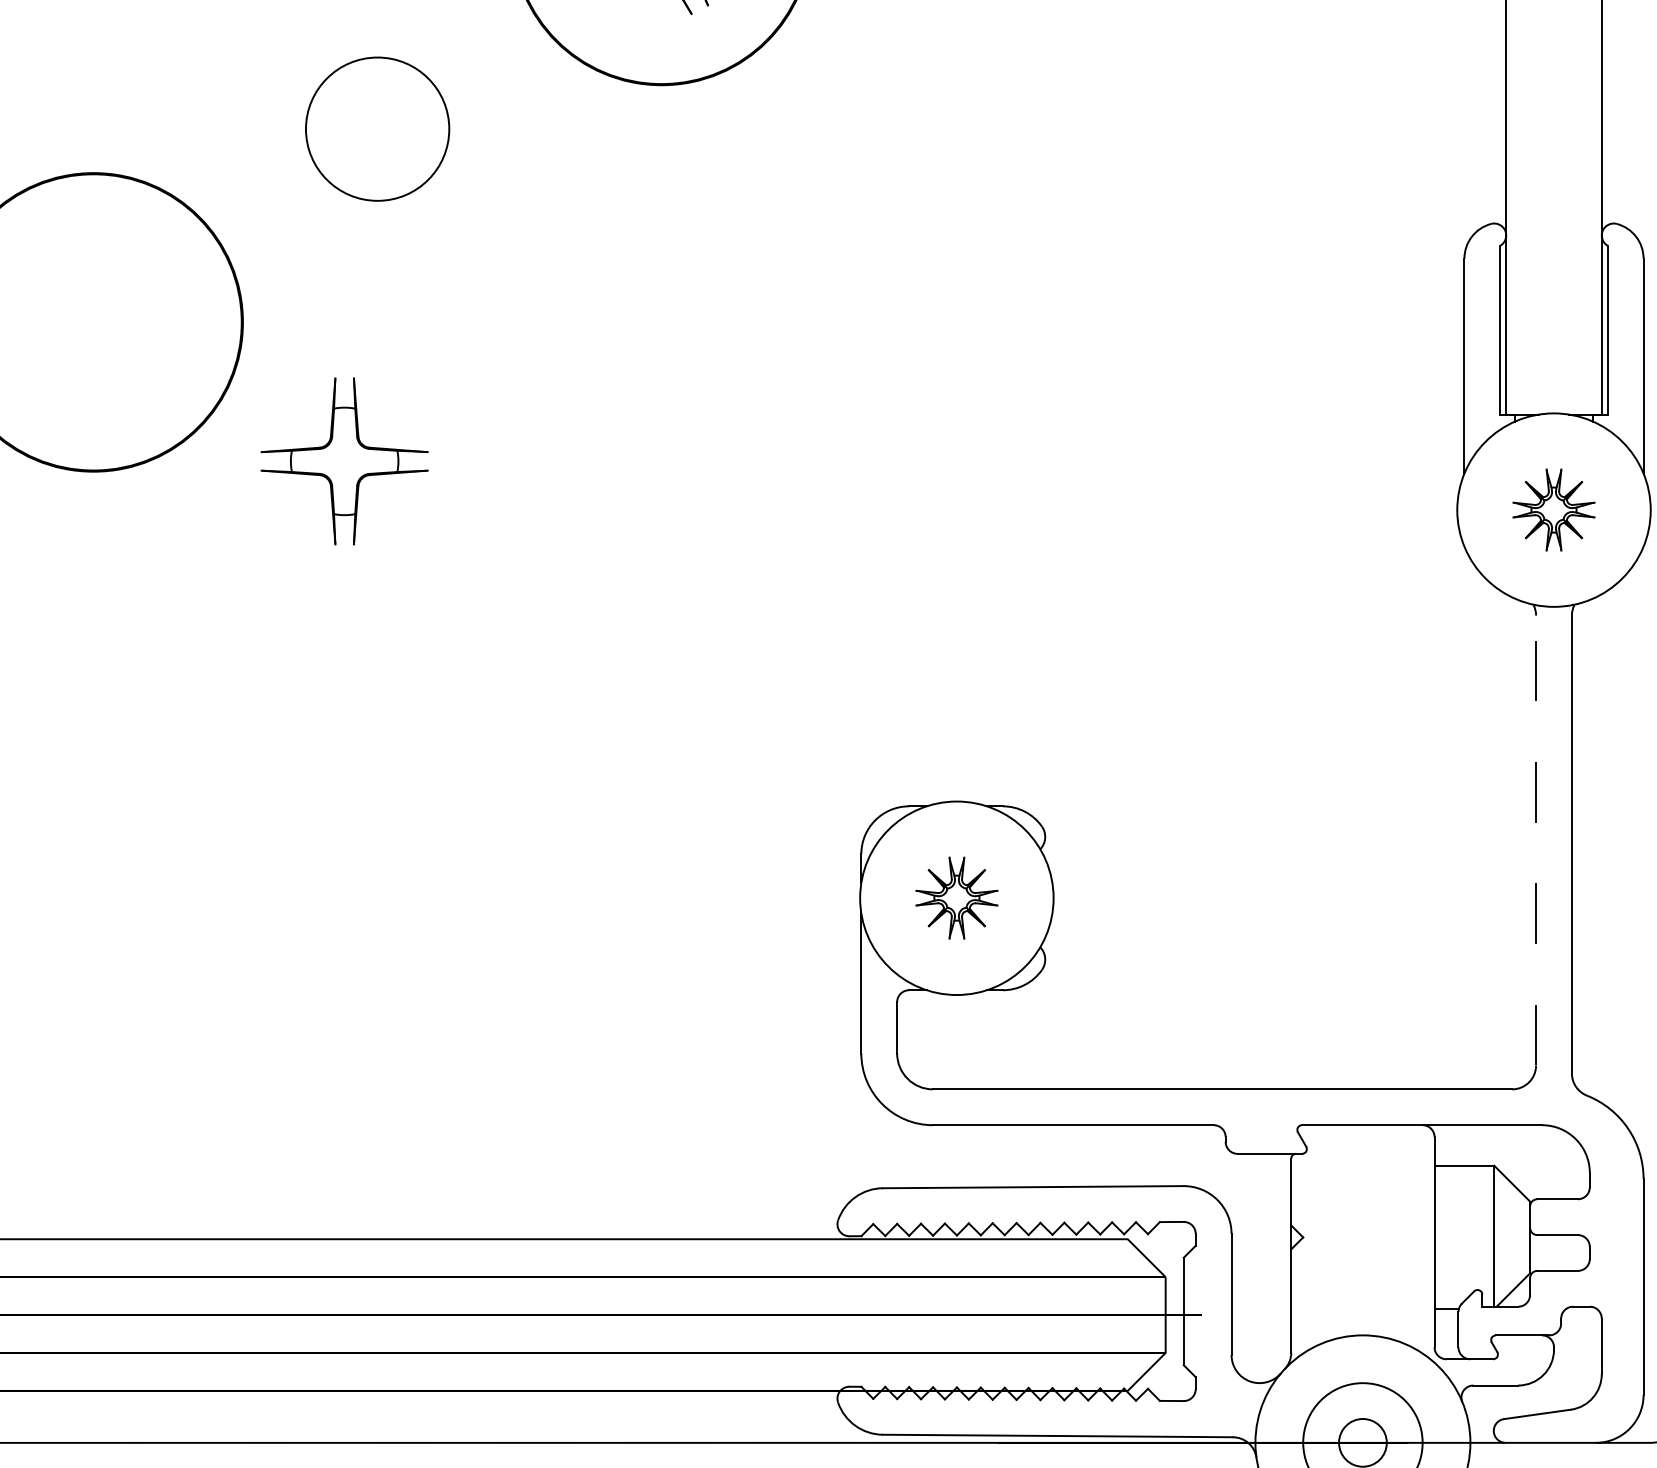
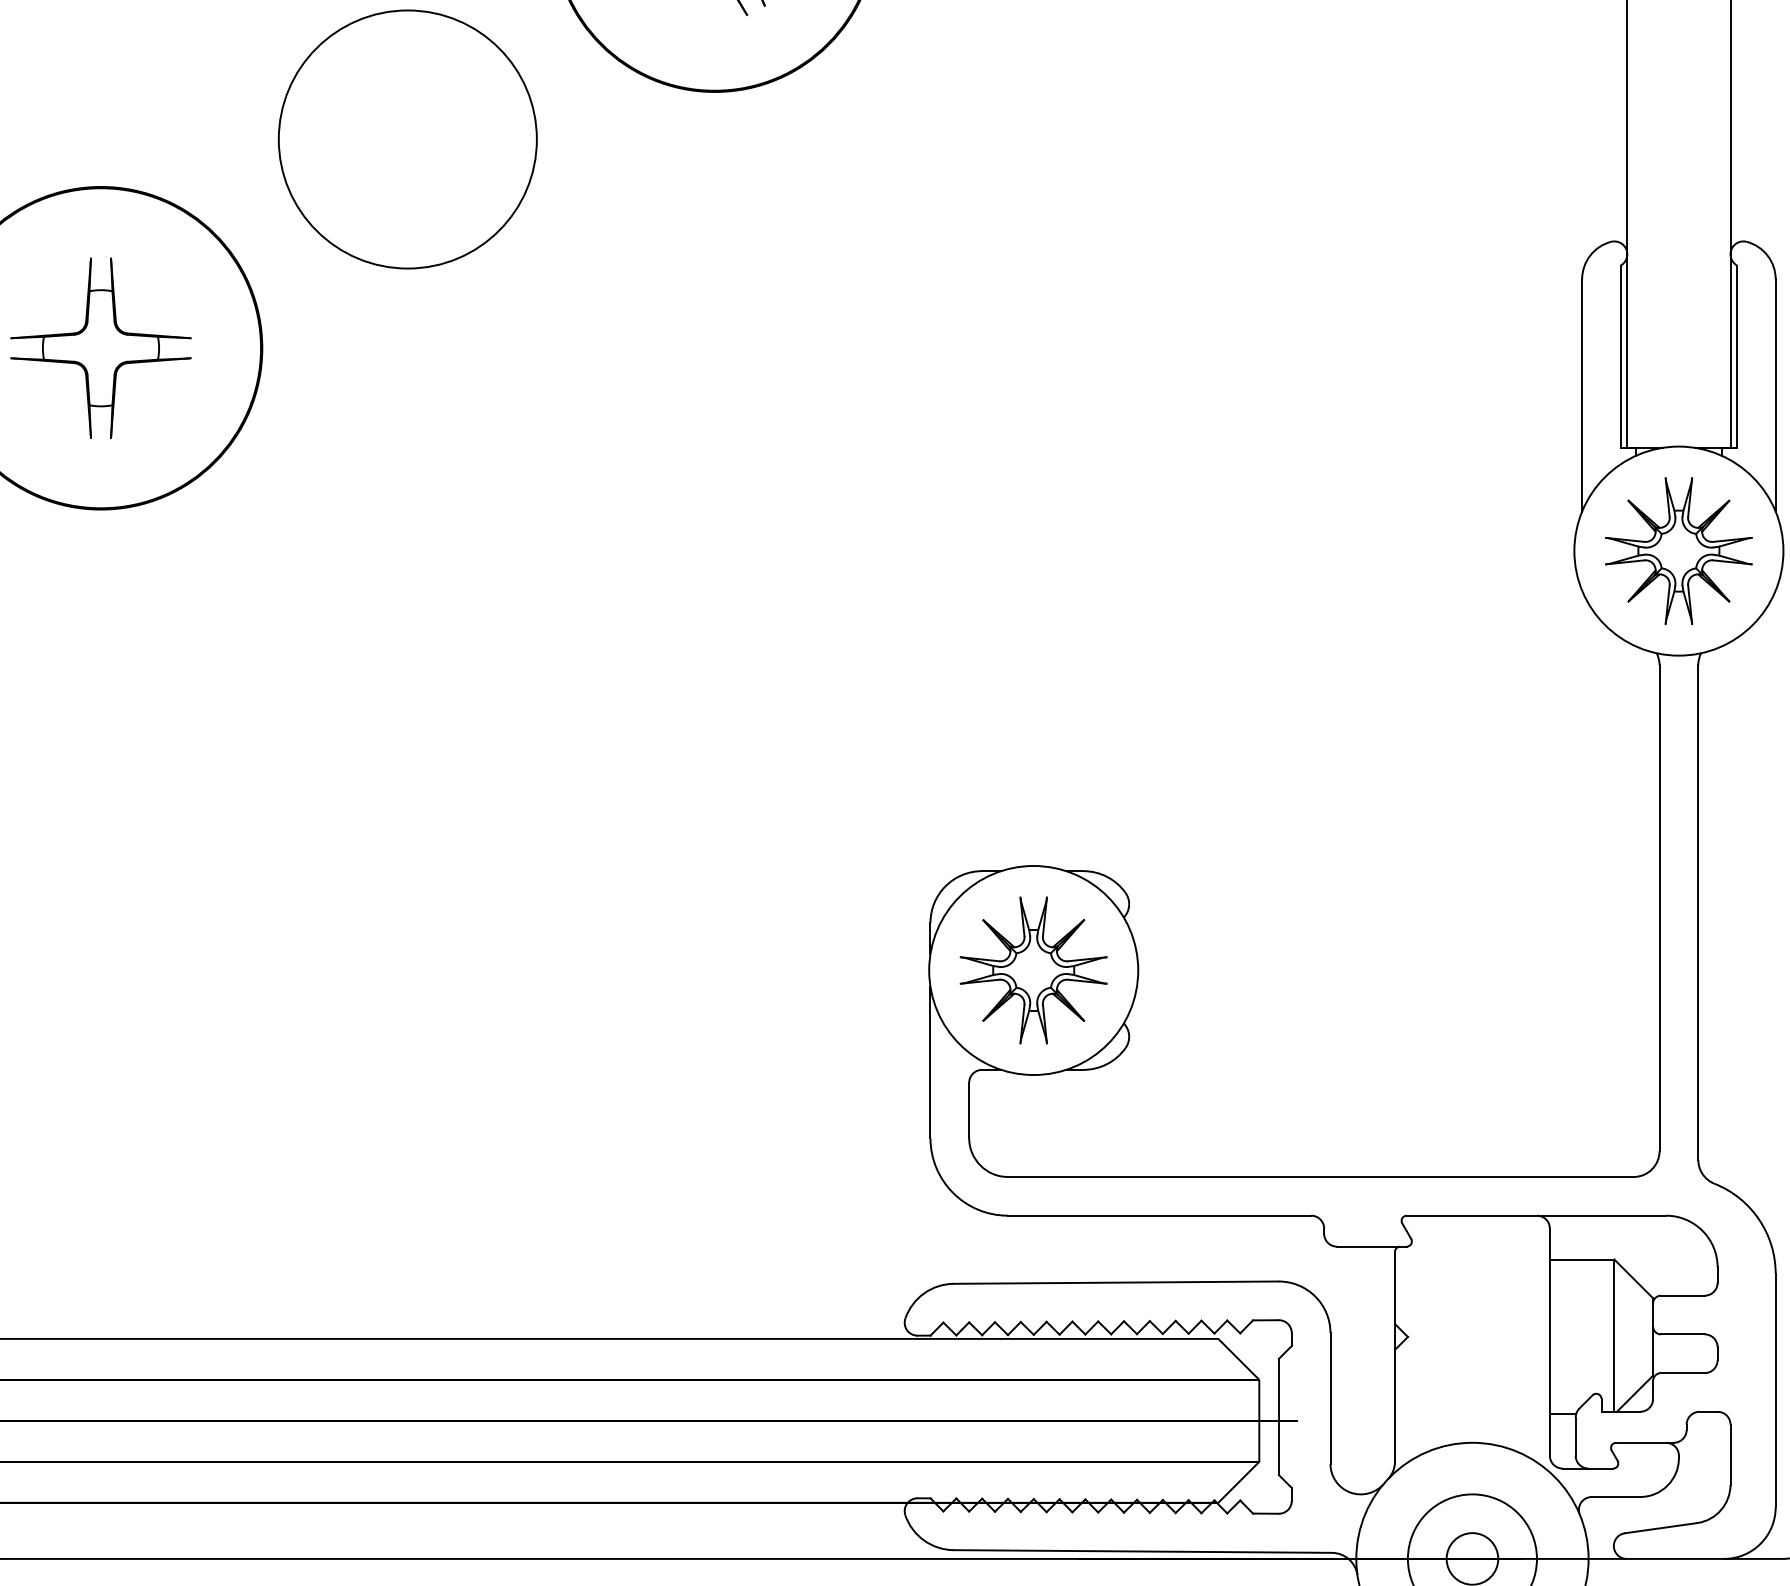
circle: (377, 128) -> (407, 138), size x1.67
part: (344, 461) -> (100, 348), moved
part: (1553, 509) -> (1678, 550), size x1.67
line: (1536, 840) -> (1659, 908), dashed -> solid
part: (956, 897) -> (1033, 969), size x1.67

